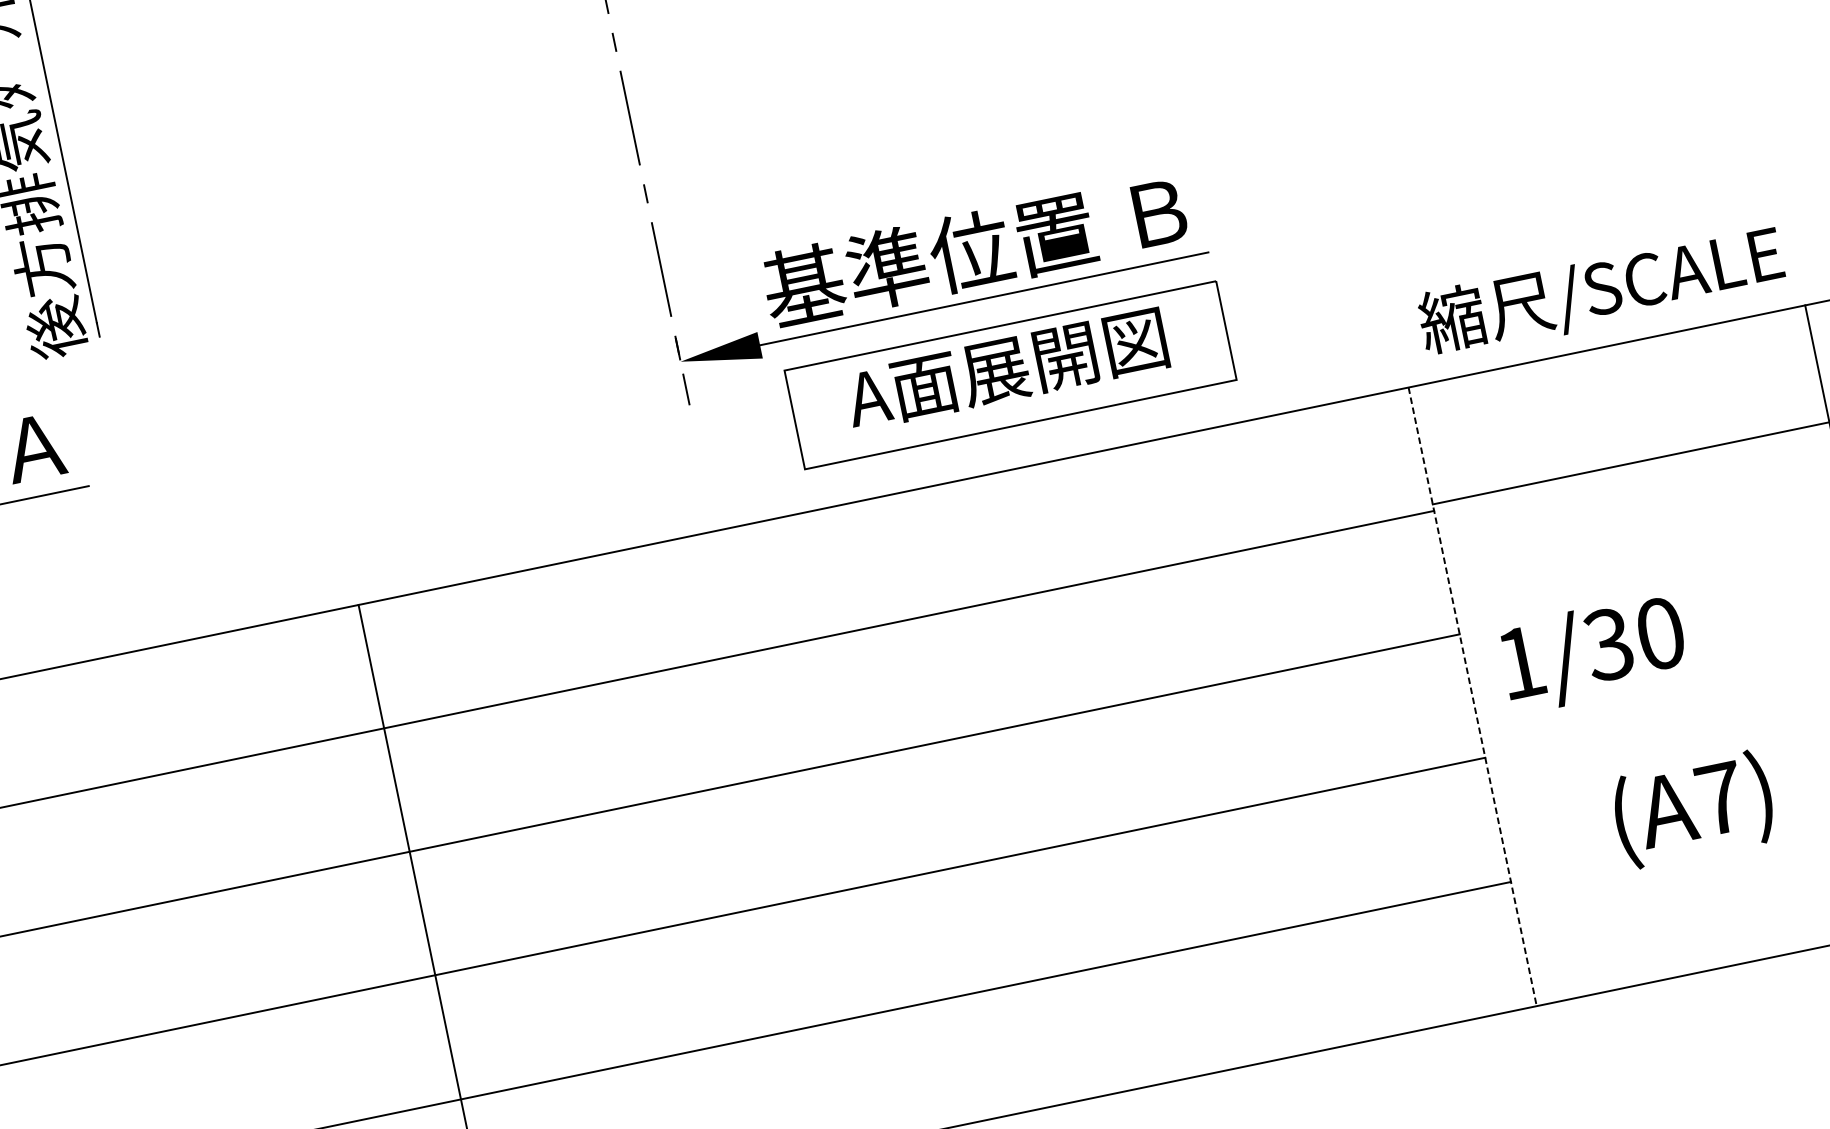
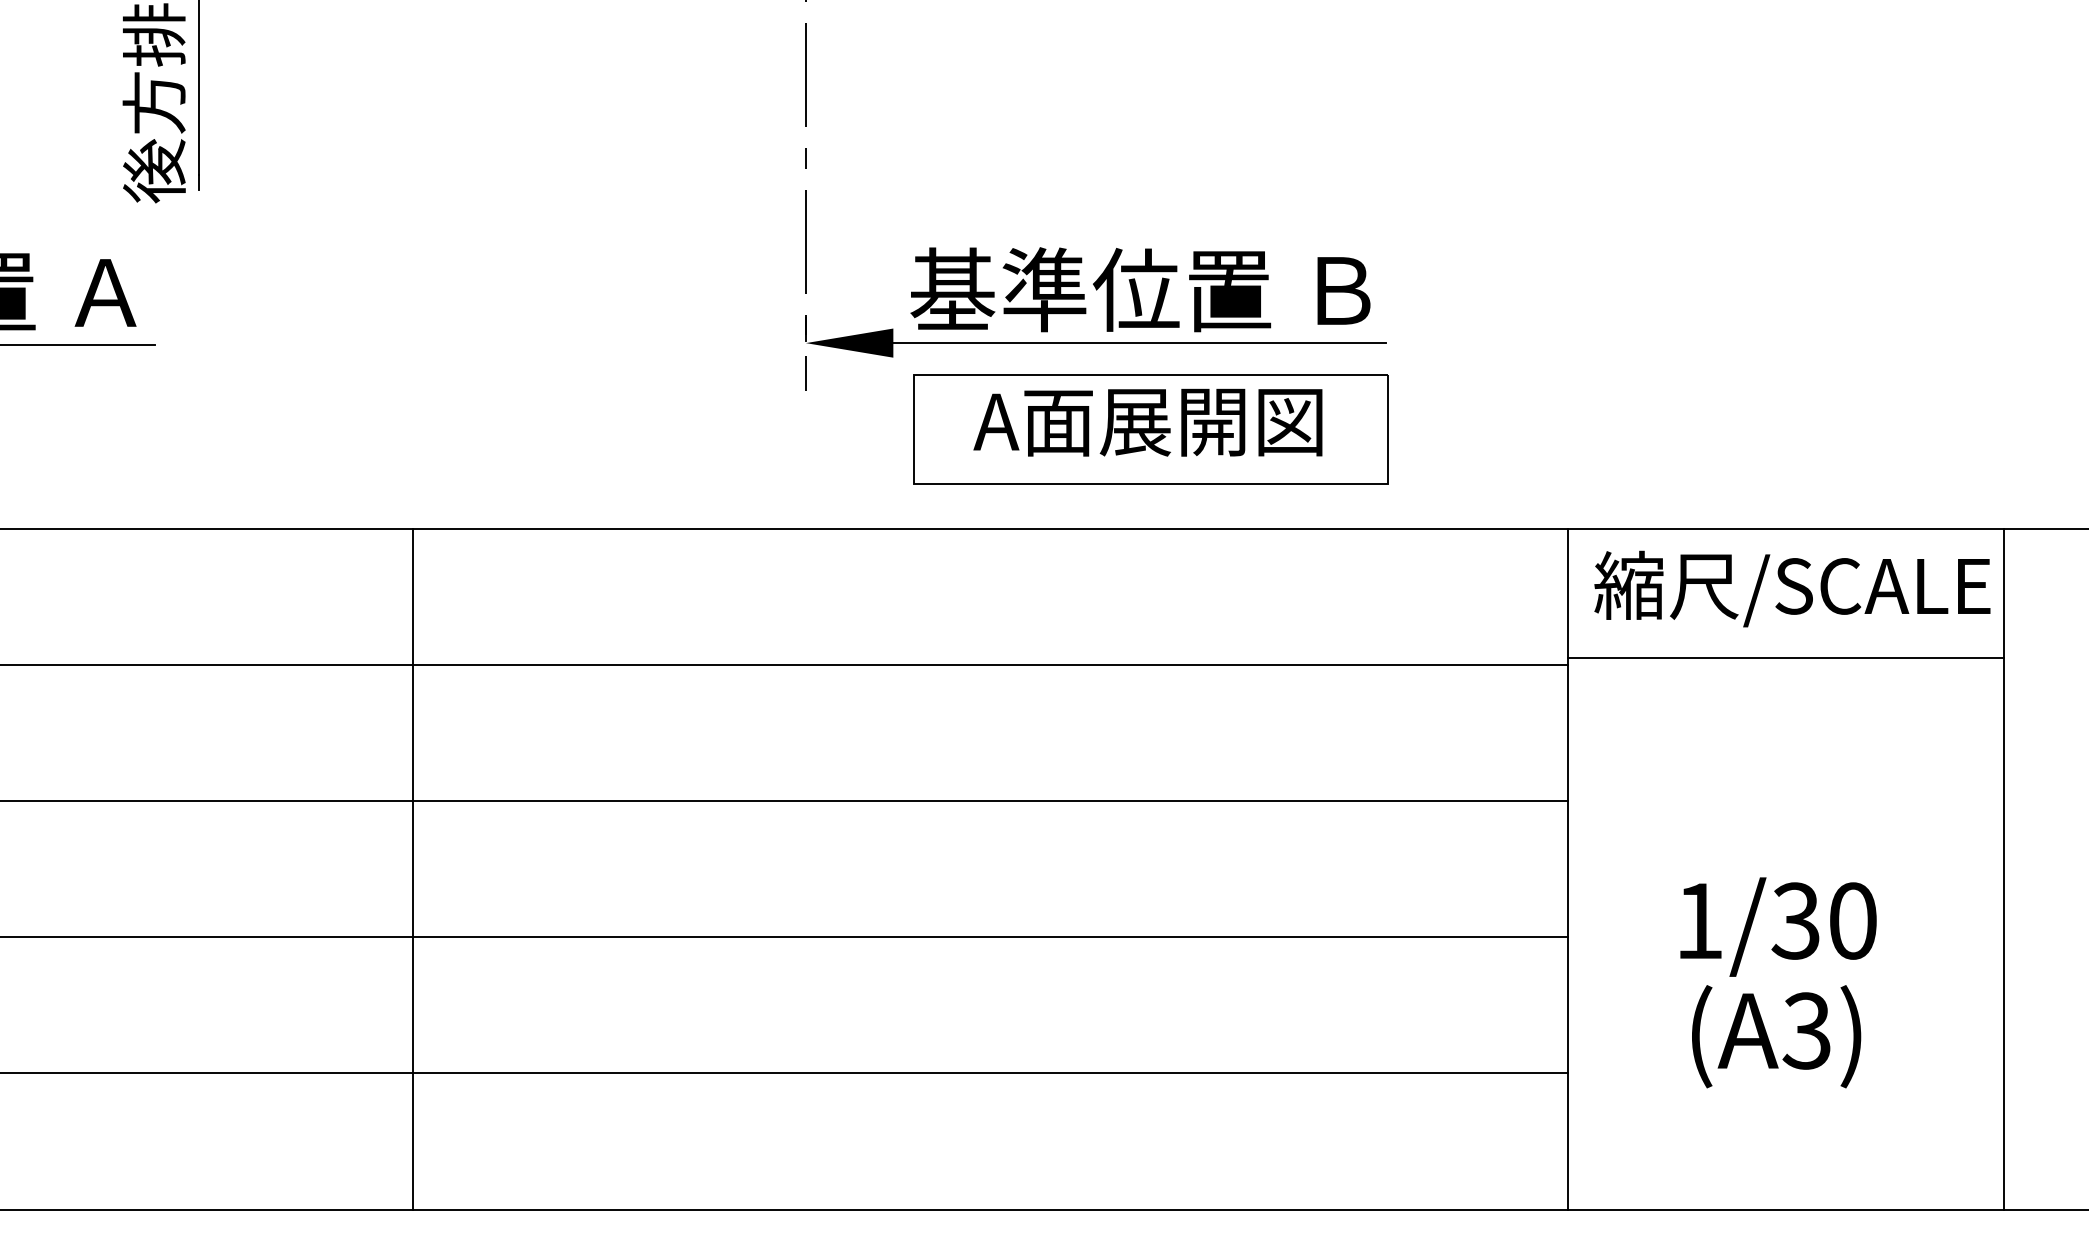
text: (1601, 290) -> (1792, 588), moved
text: (1593, 652) -> (1778, 926), moved
line: (1473, 697) -> (1568, 870), dashed -> solid
text: (1719, 798) -> (1806, 1030), (A7) -> (A3)

